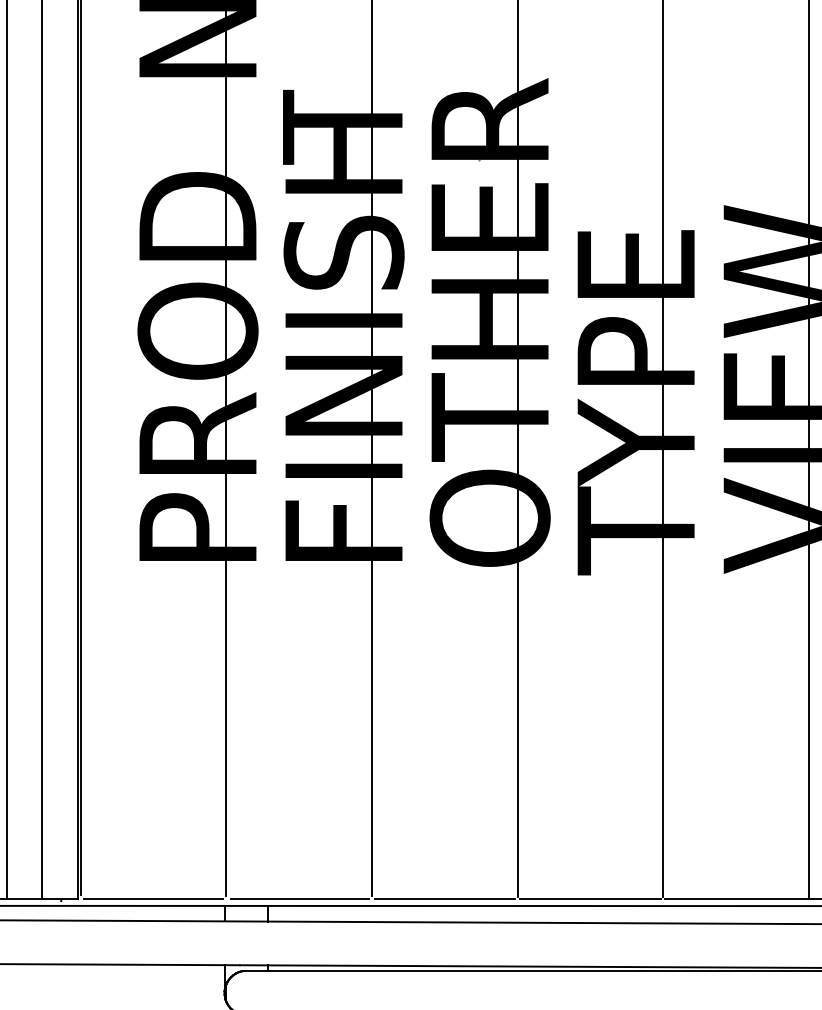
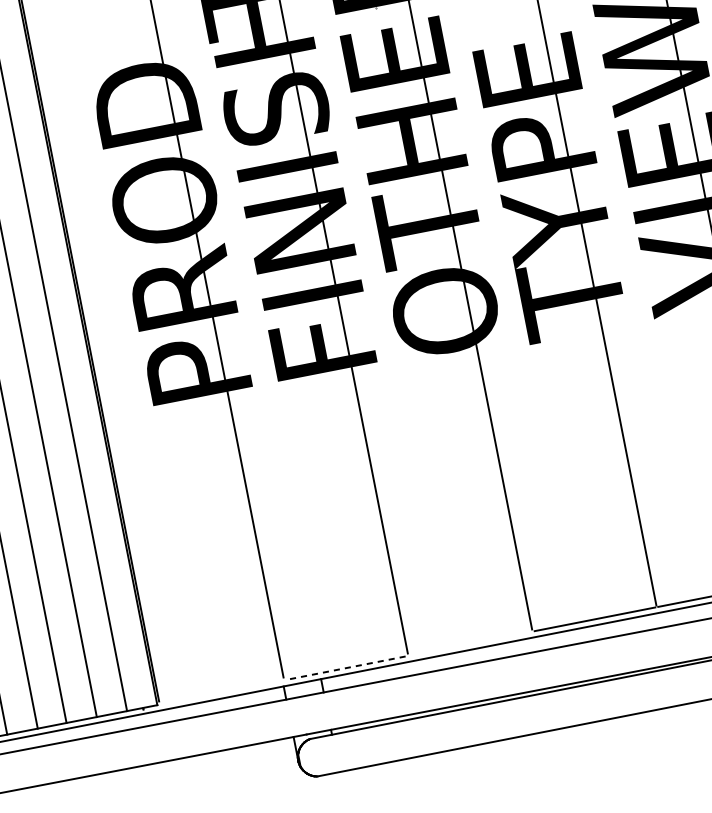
line: (152, 899) -> (221, 693), removed
line: (299, 899) -> (346, 668), solid -> dashed
line: (445, 899) -> (471, 643), removed

